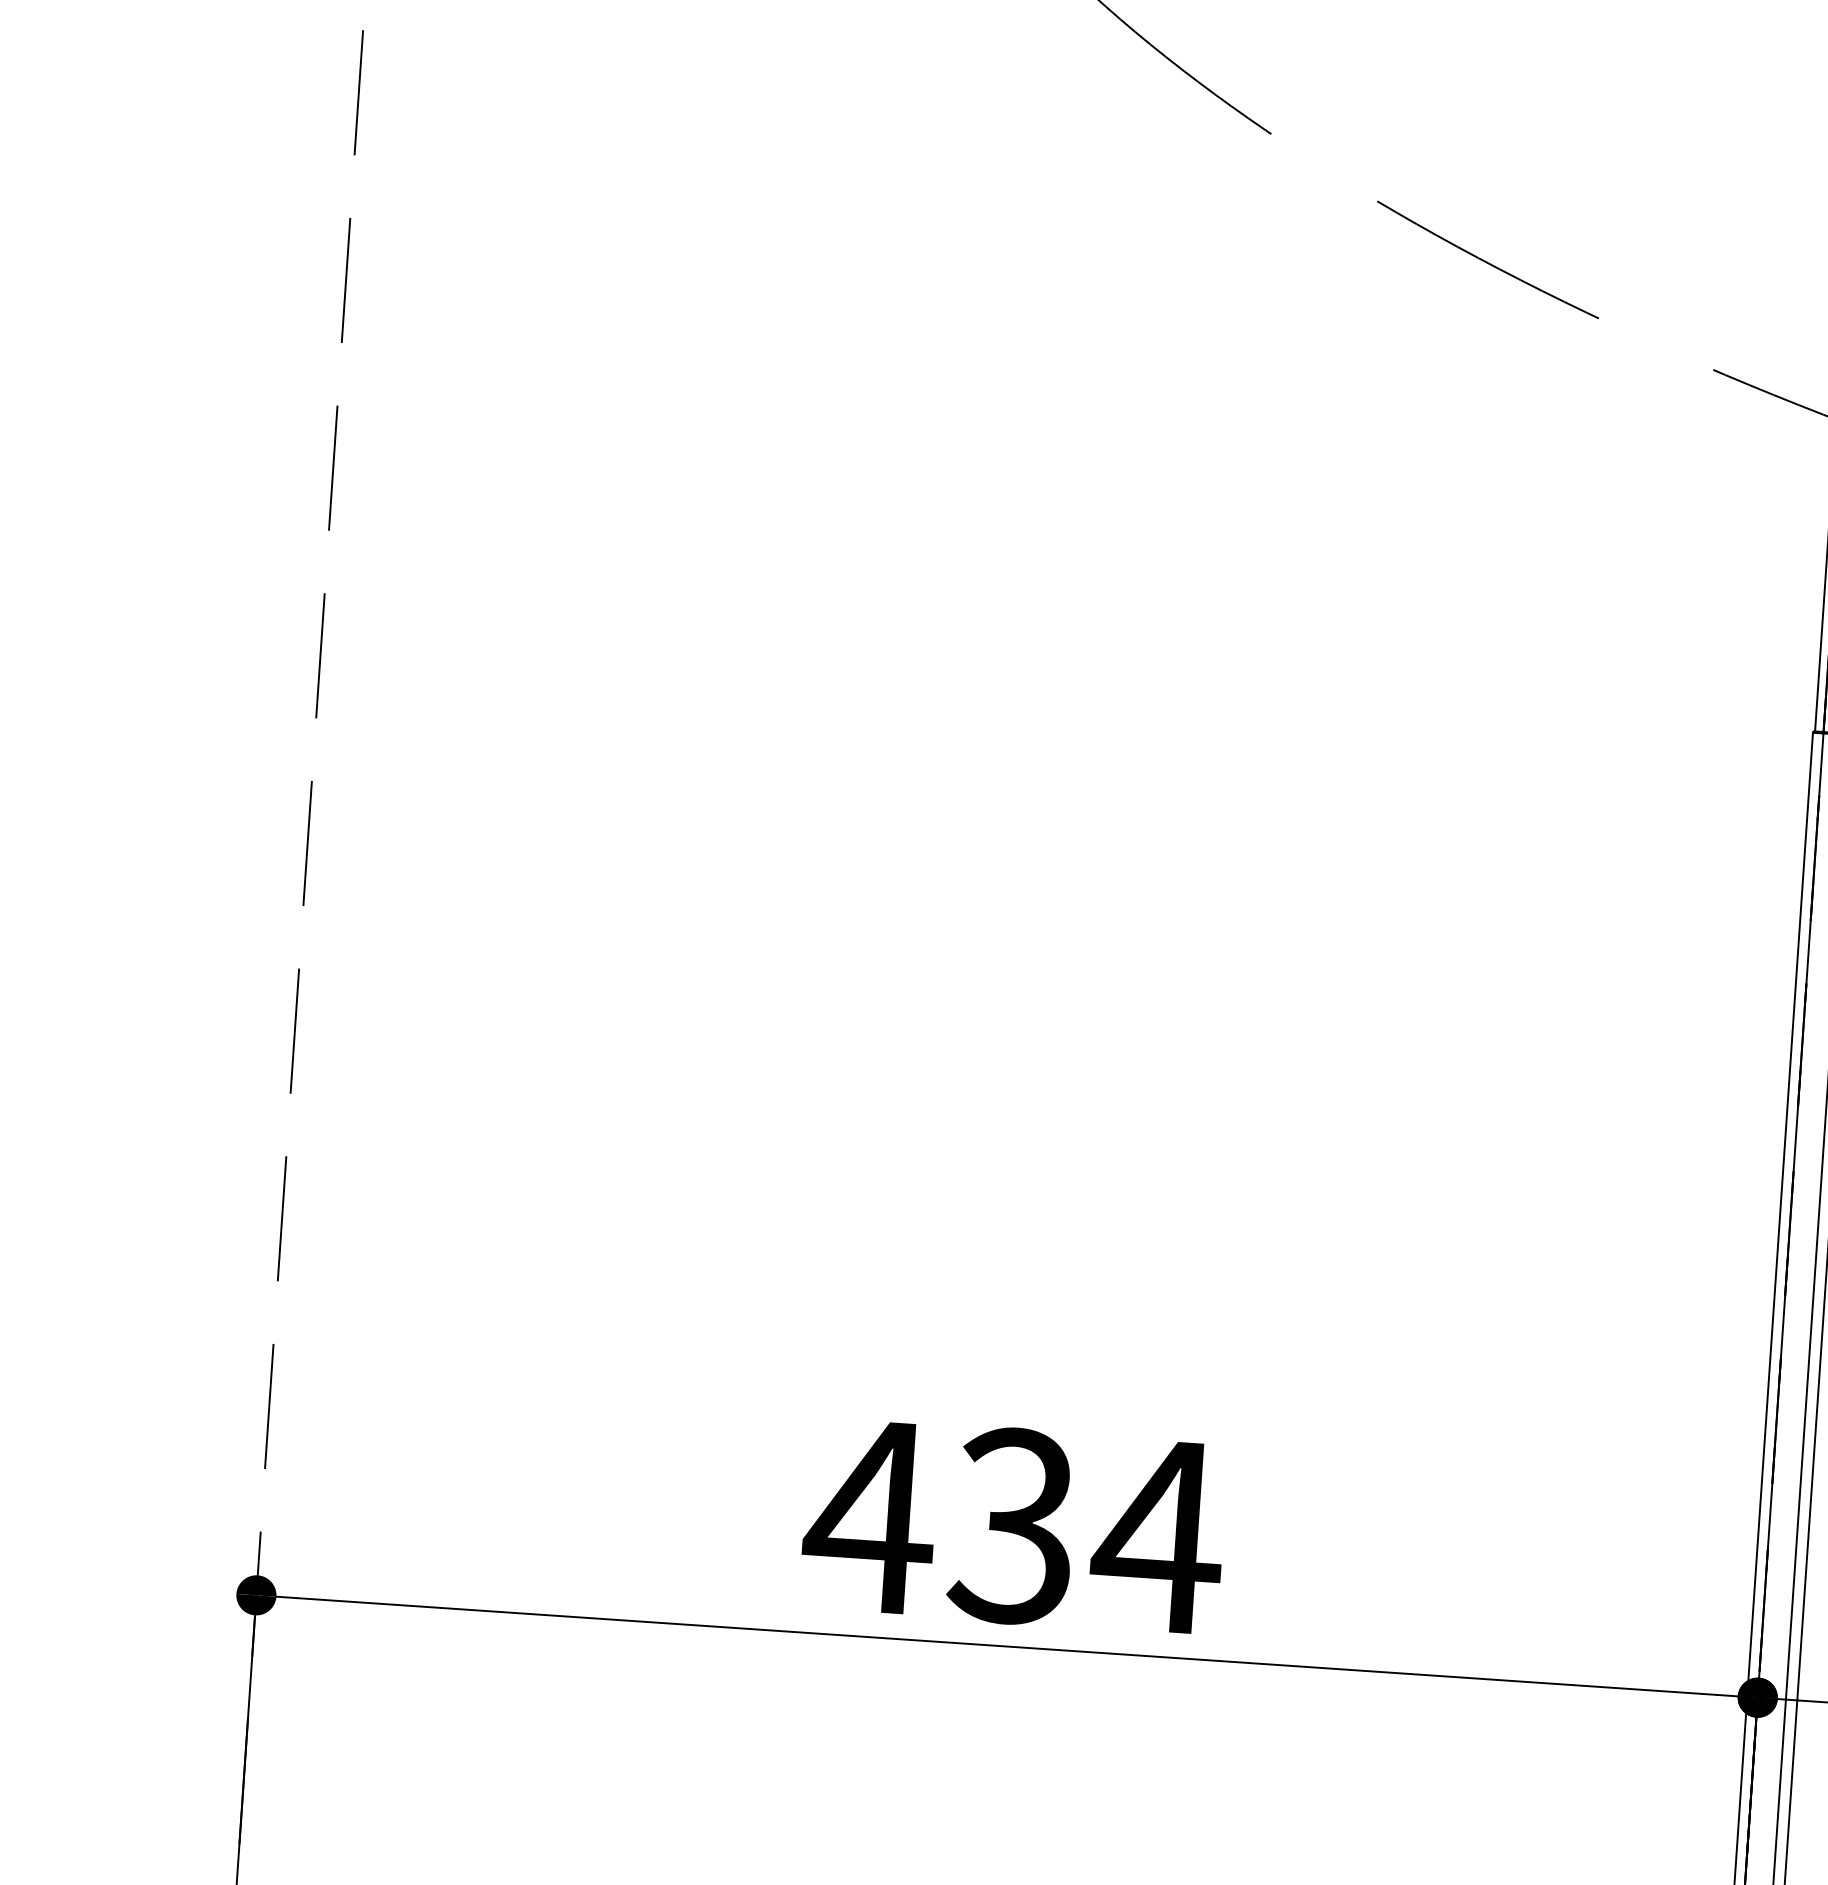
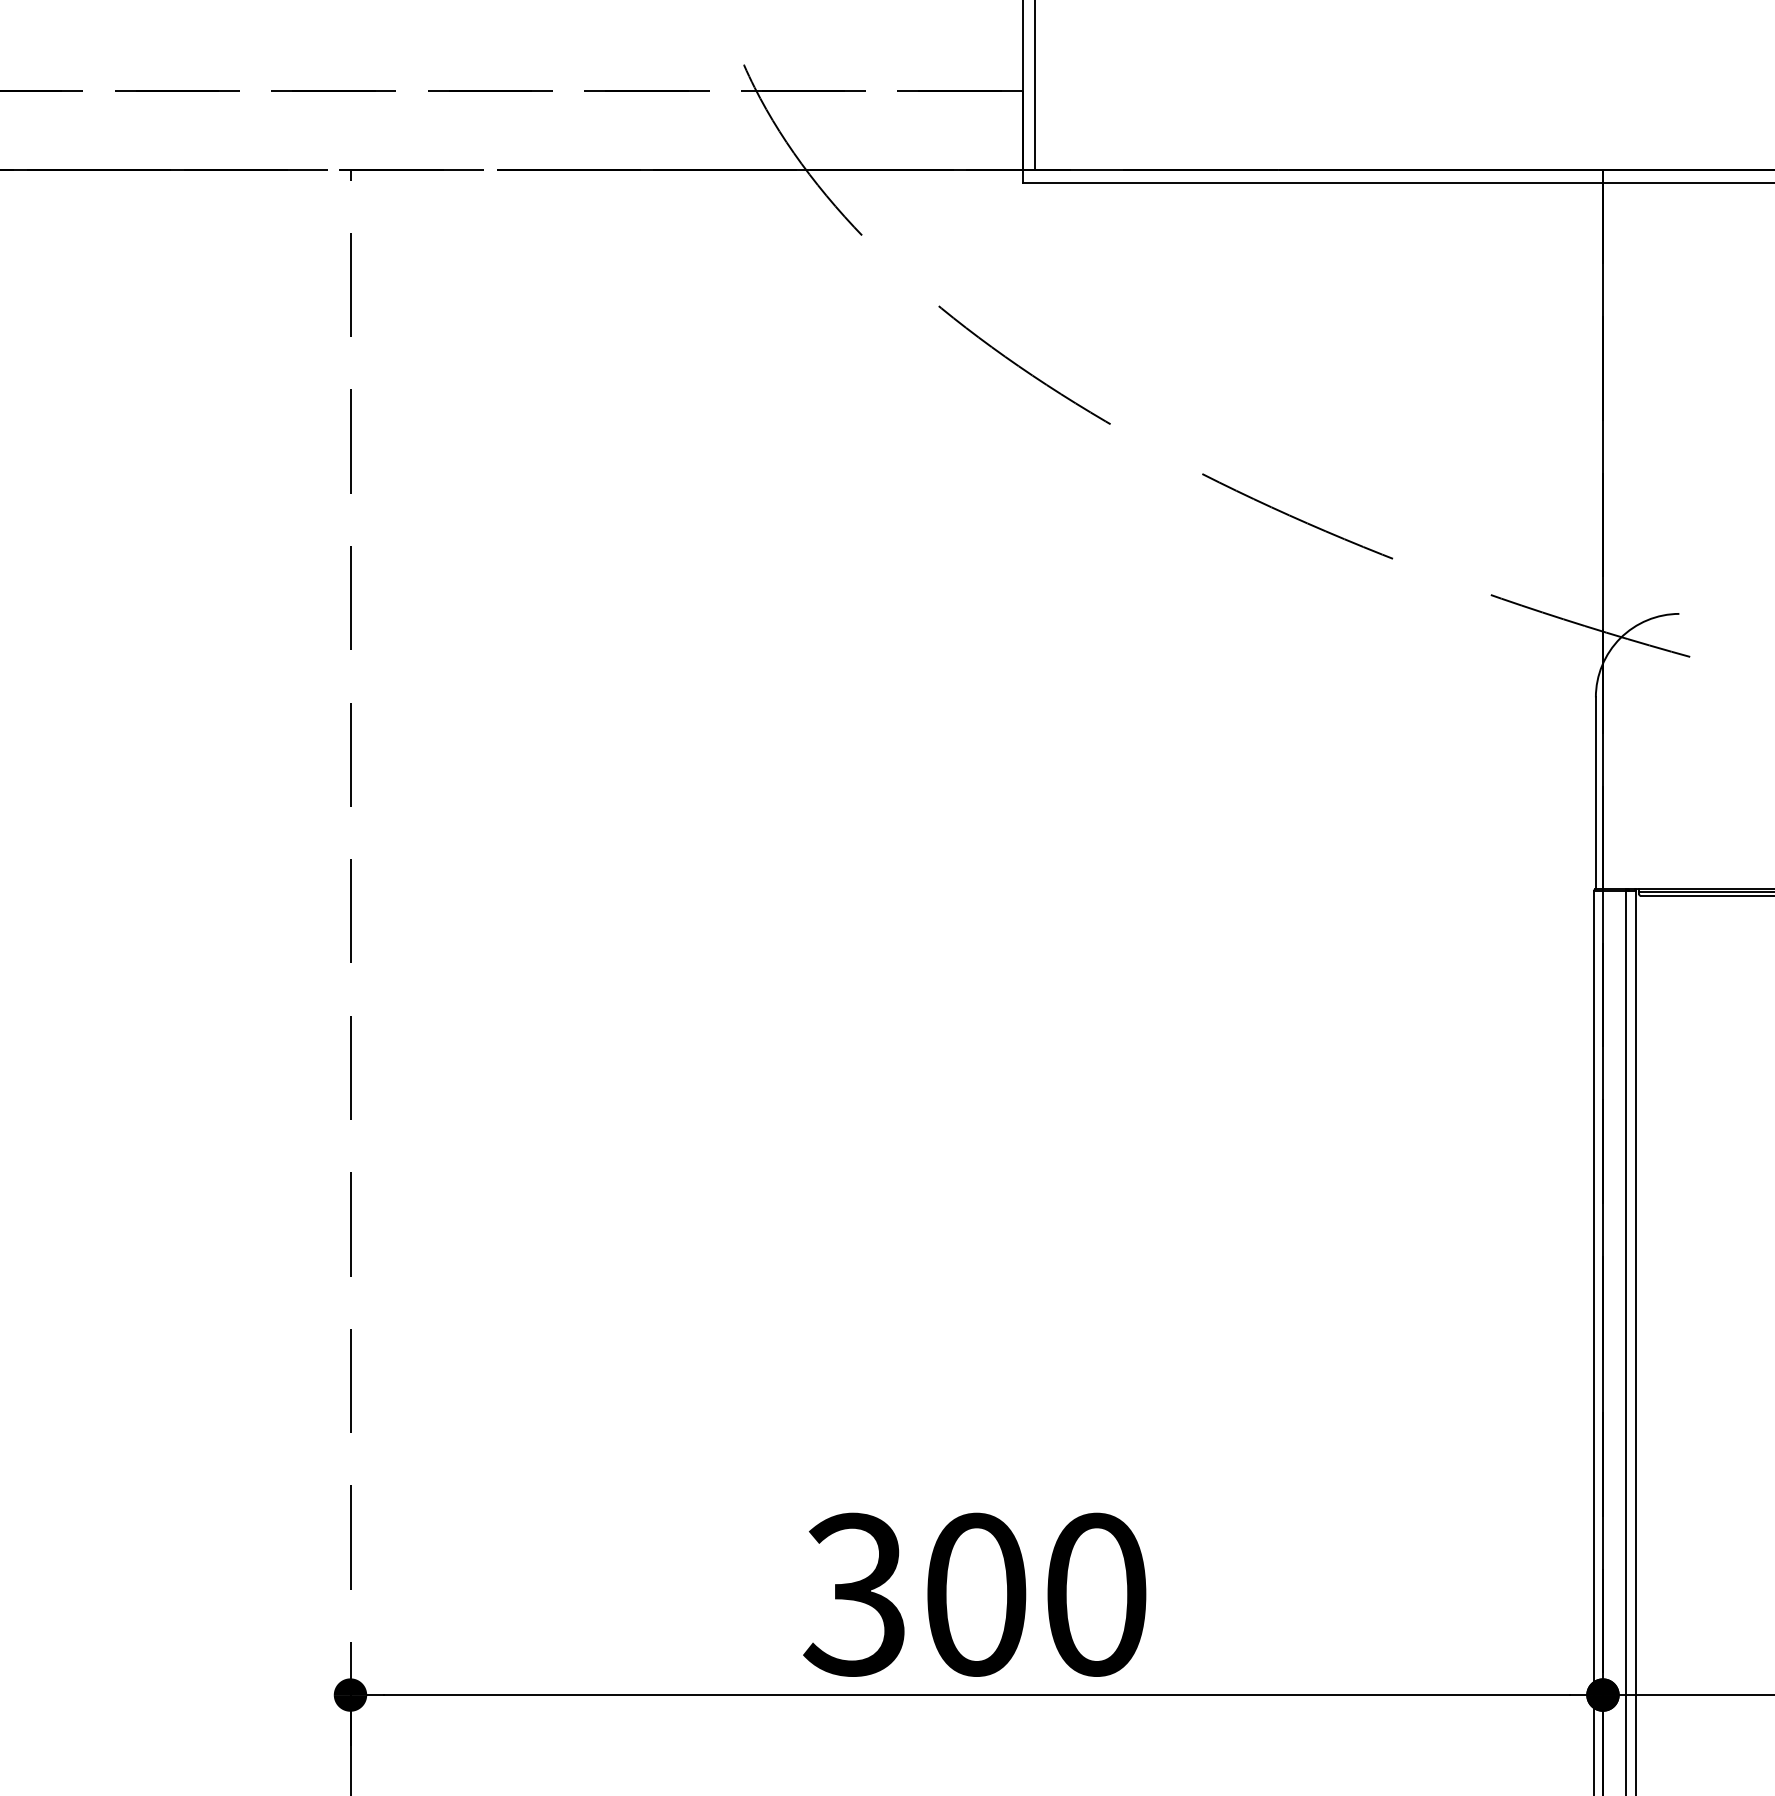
text: (1013, 1525) -> (975, 1594), 434 -> 300

